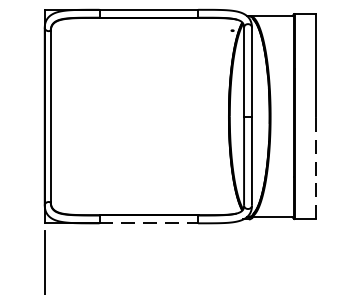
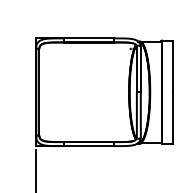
line: (316, 168) -> (173, 118), dashed -> solid
line: (148, 224) -> (88, 146), dashed -> solid

